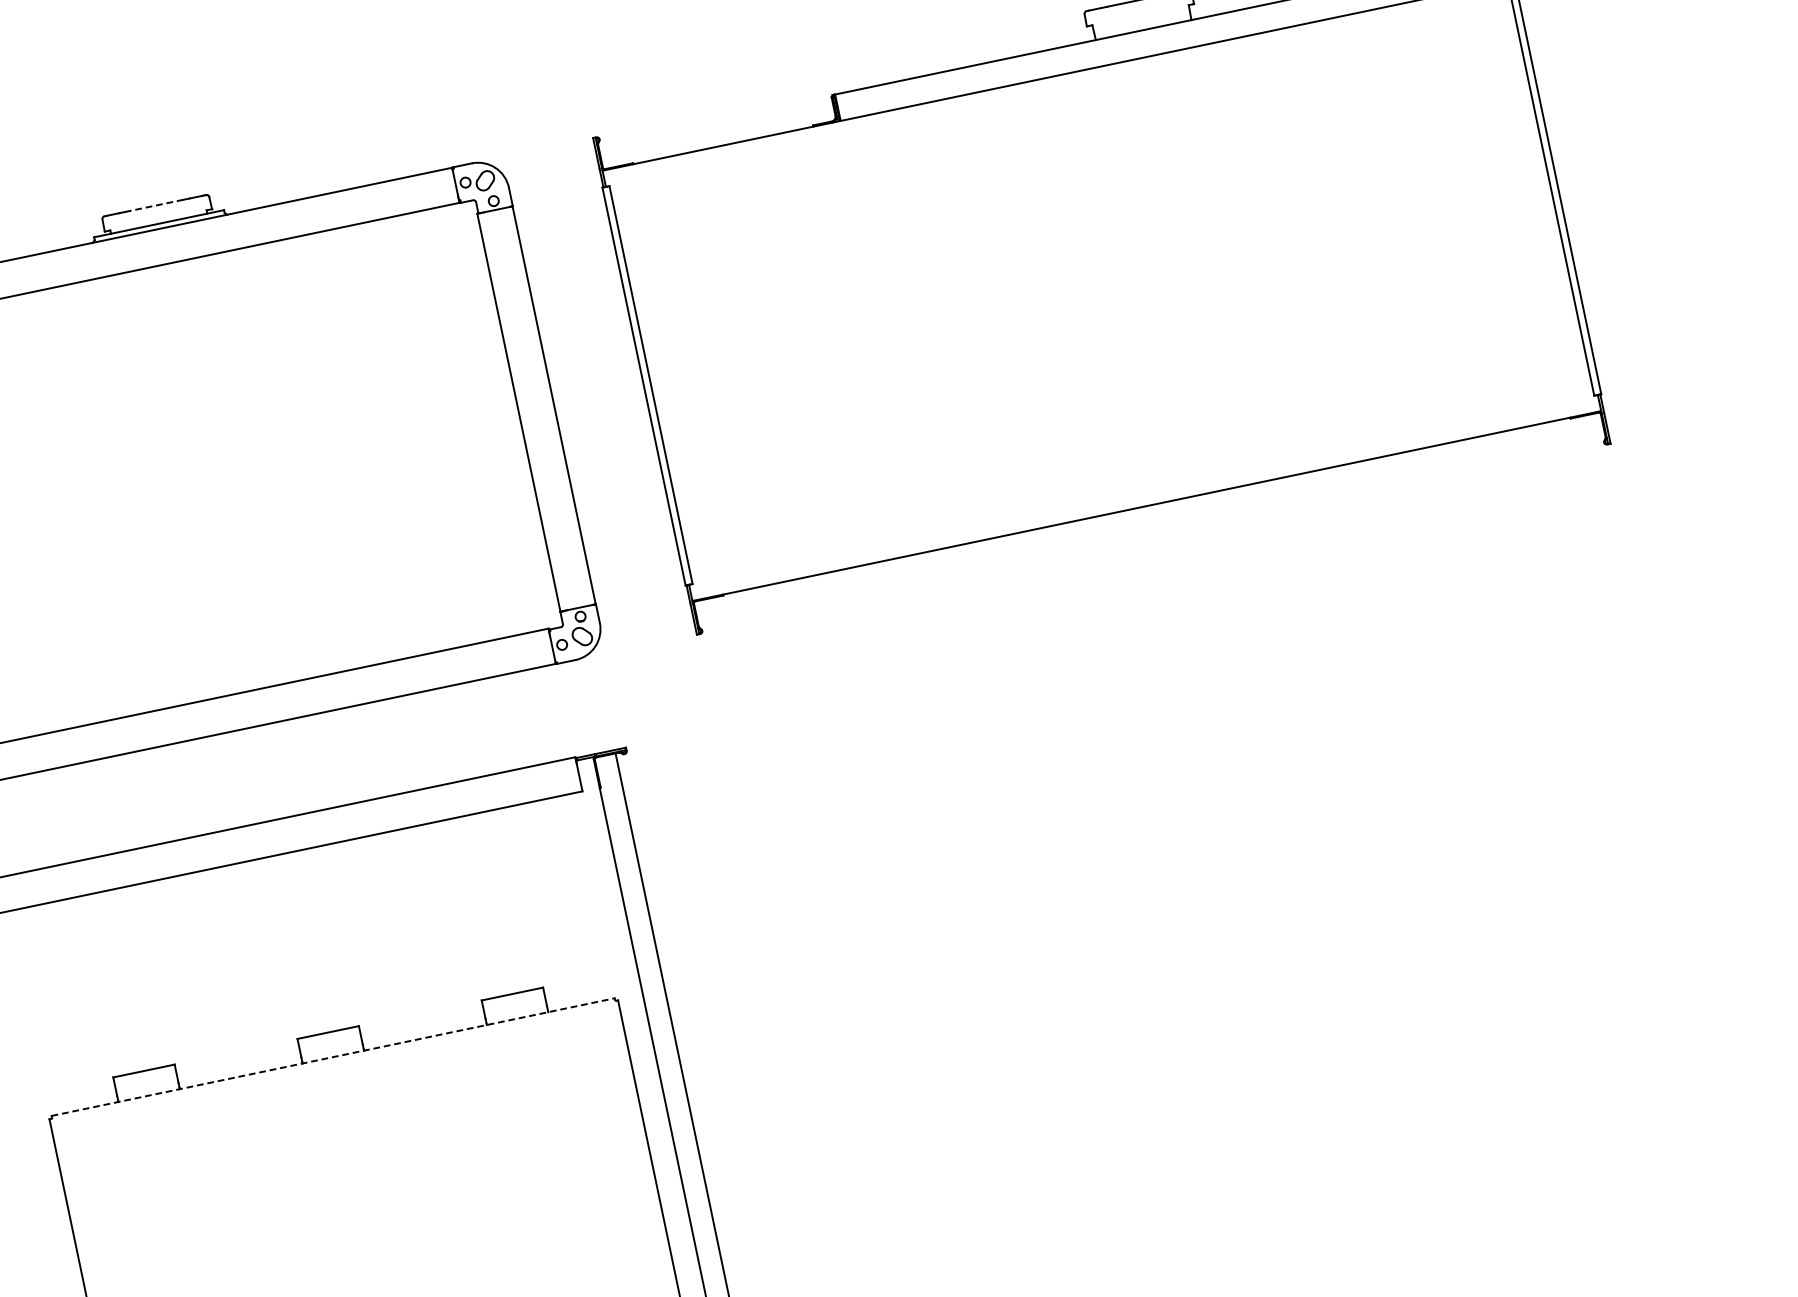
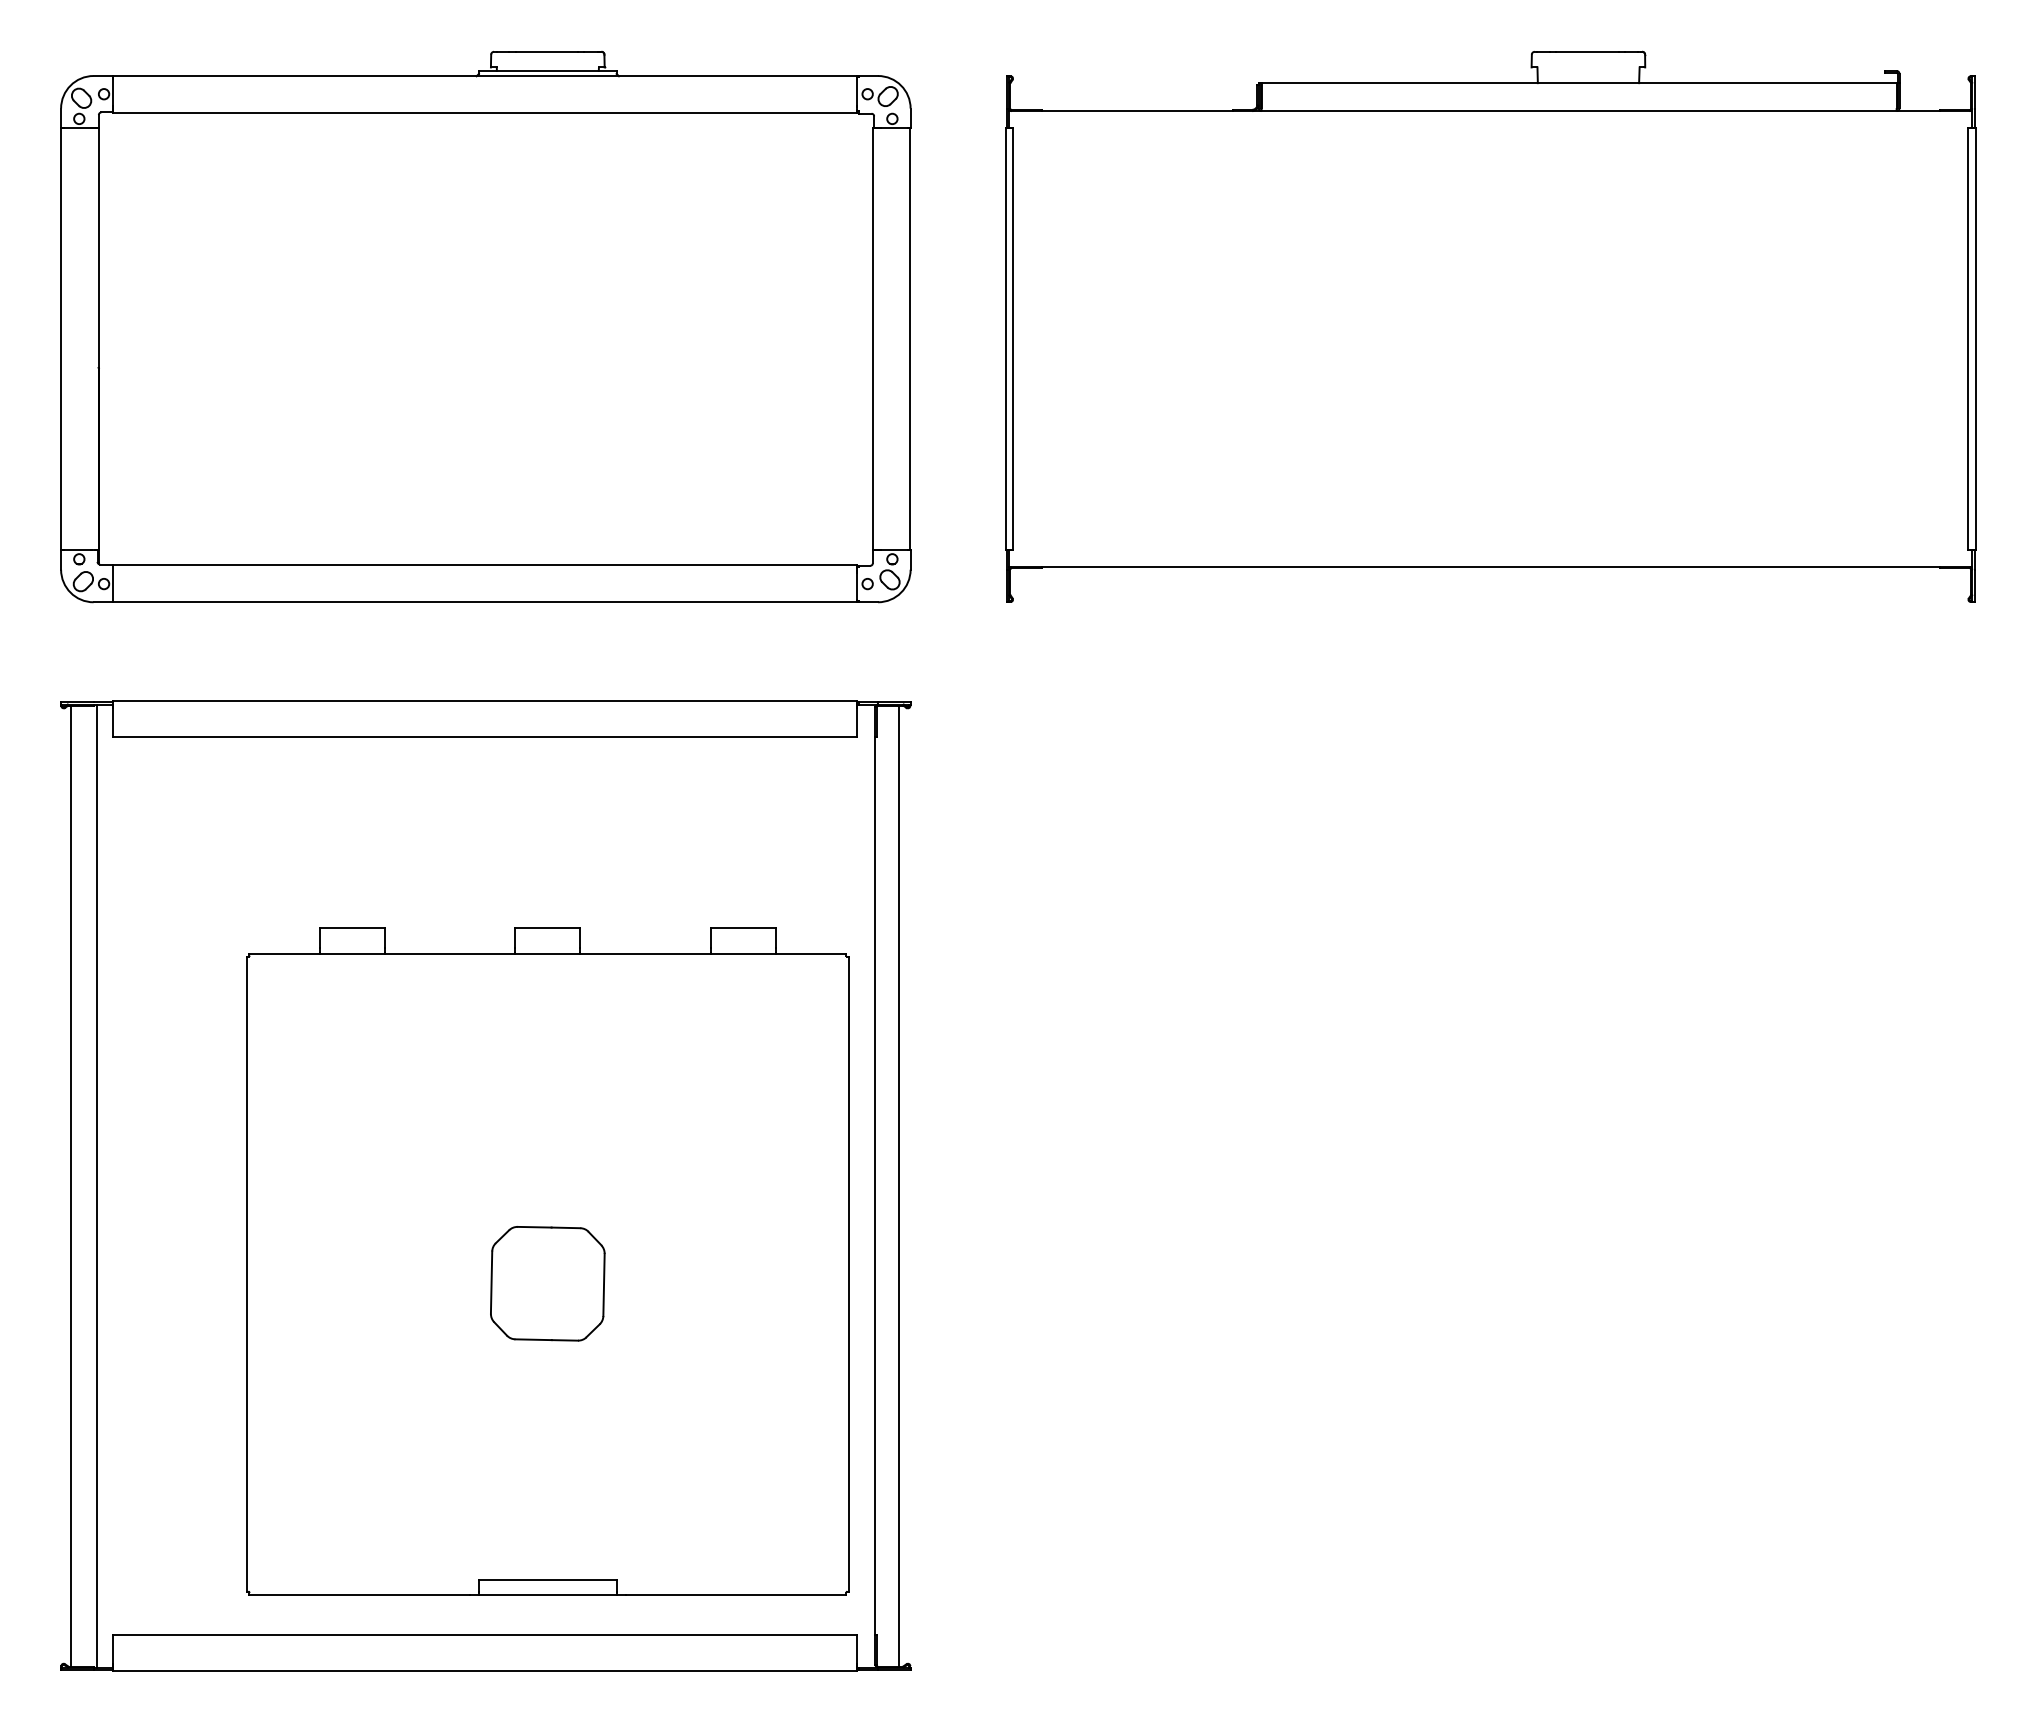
line: (155, 205) -> (547, 51), dashed -> solid
line: (333, 1057) -> (548, 954), dashed -> solid

